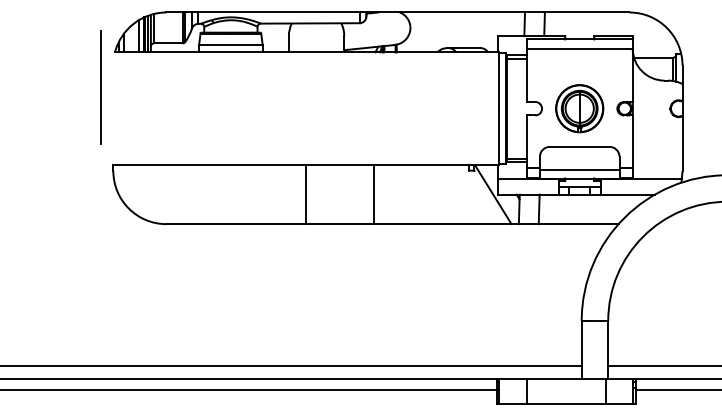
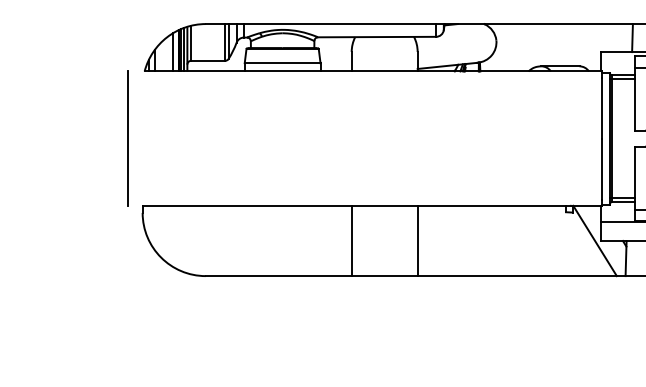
line: (100, 87) -> (127, 138), moved
line: (305, 194) -> (351, 240), moved
line: (374, 194) -> (417, 240), moved

